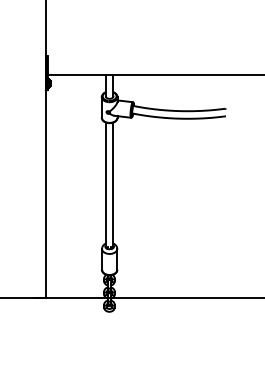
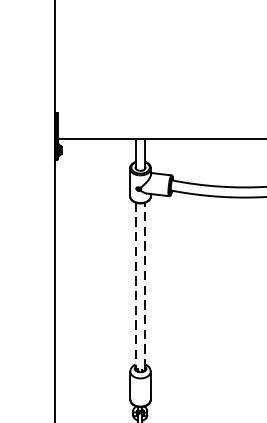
line: (105, 184) -> (134, 285), solid -> dashed
line: (113, 184) -> (145, 285), solid -> dashed

